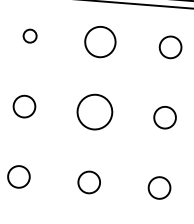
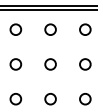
circle: (29, 35) -> (15, 29), size x1.67
circle: (100, 41) -> (50, 29), size x0.71
circle: (94, 112) -> (50, 64), size x0.62

